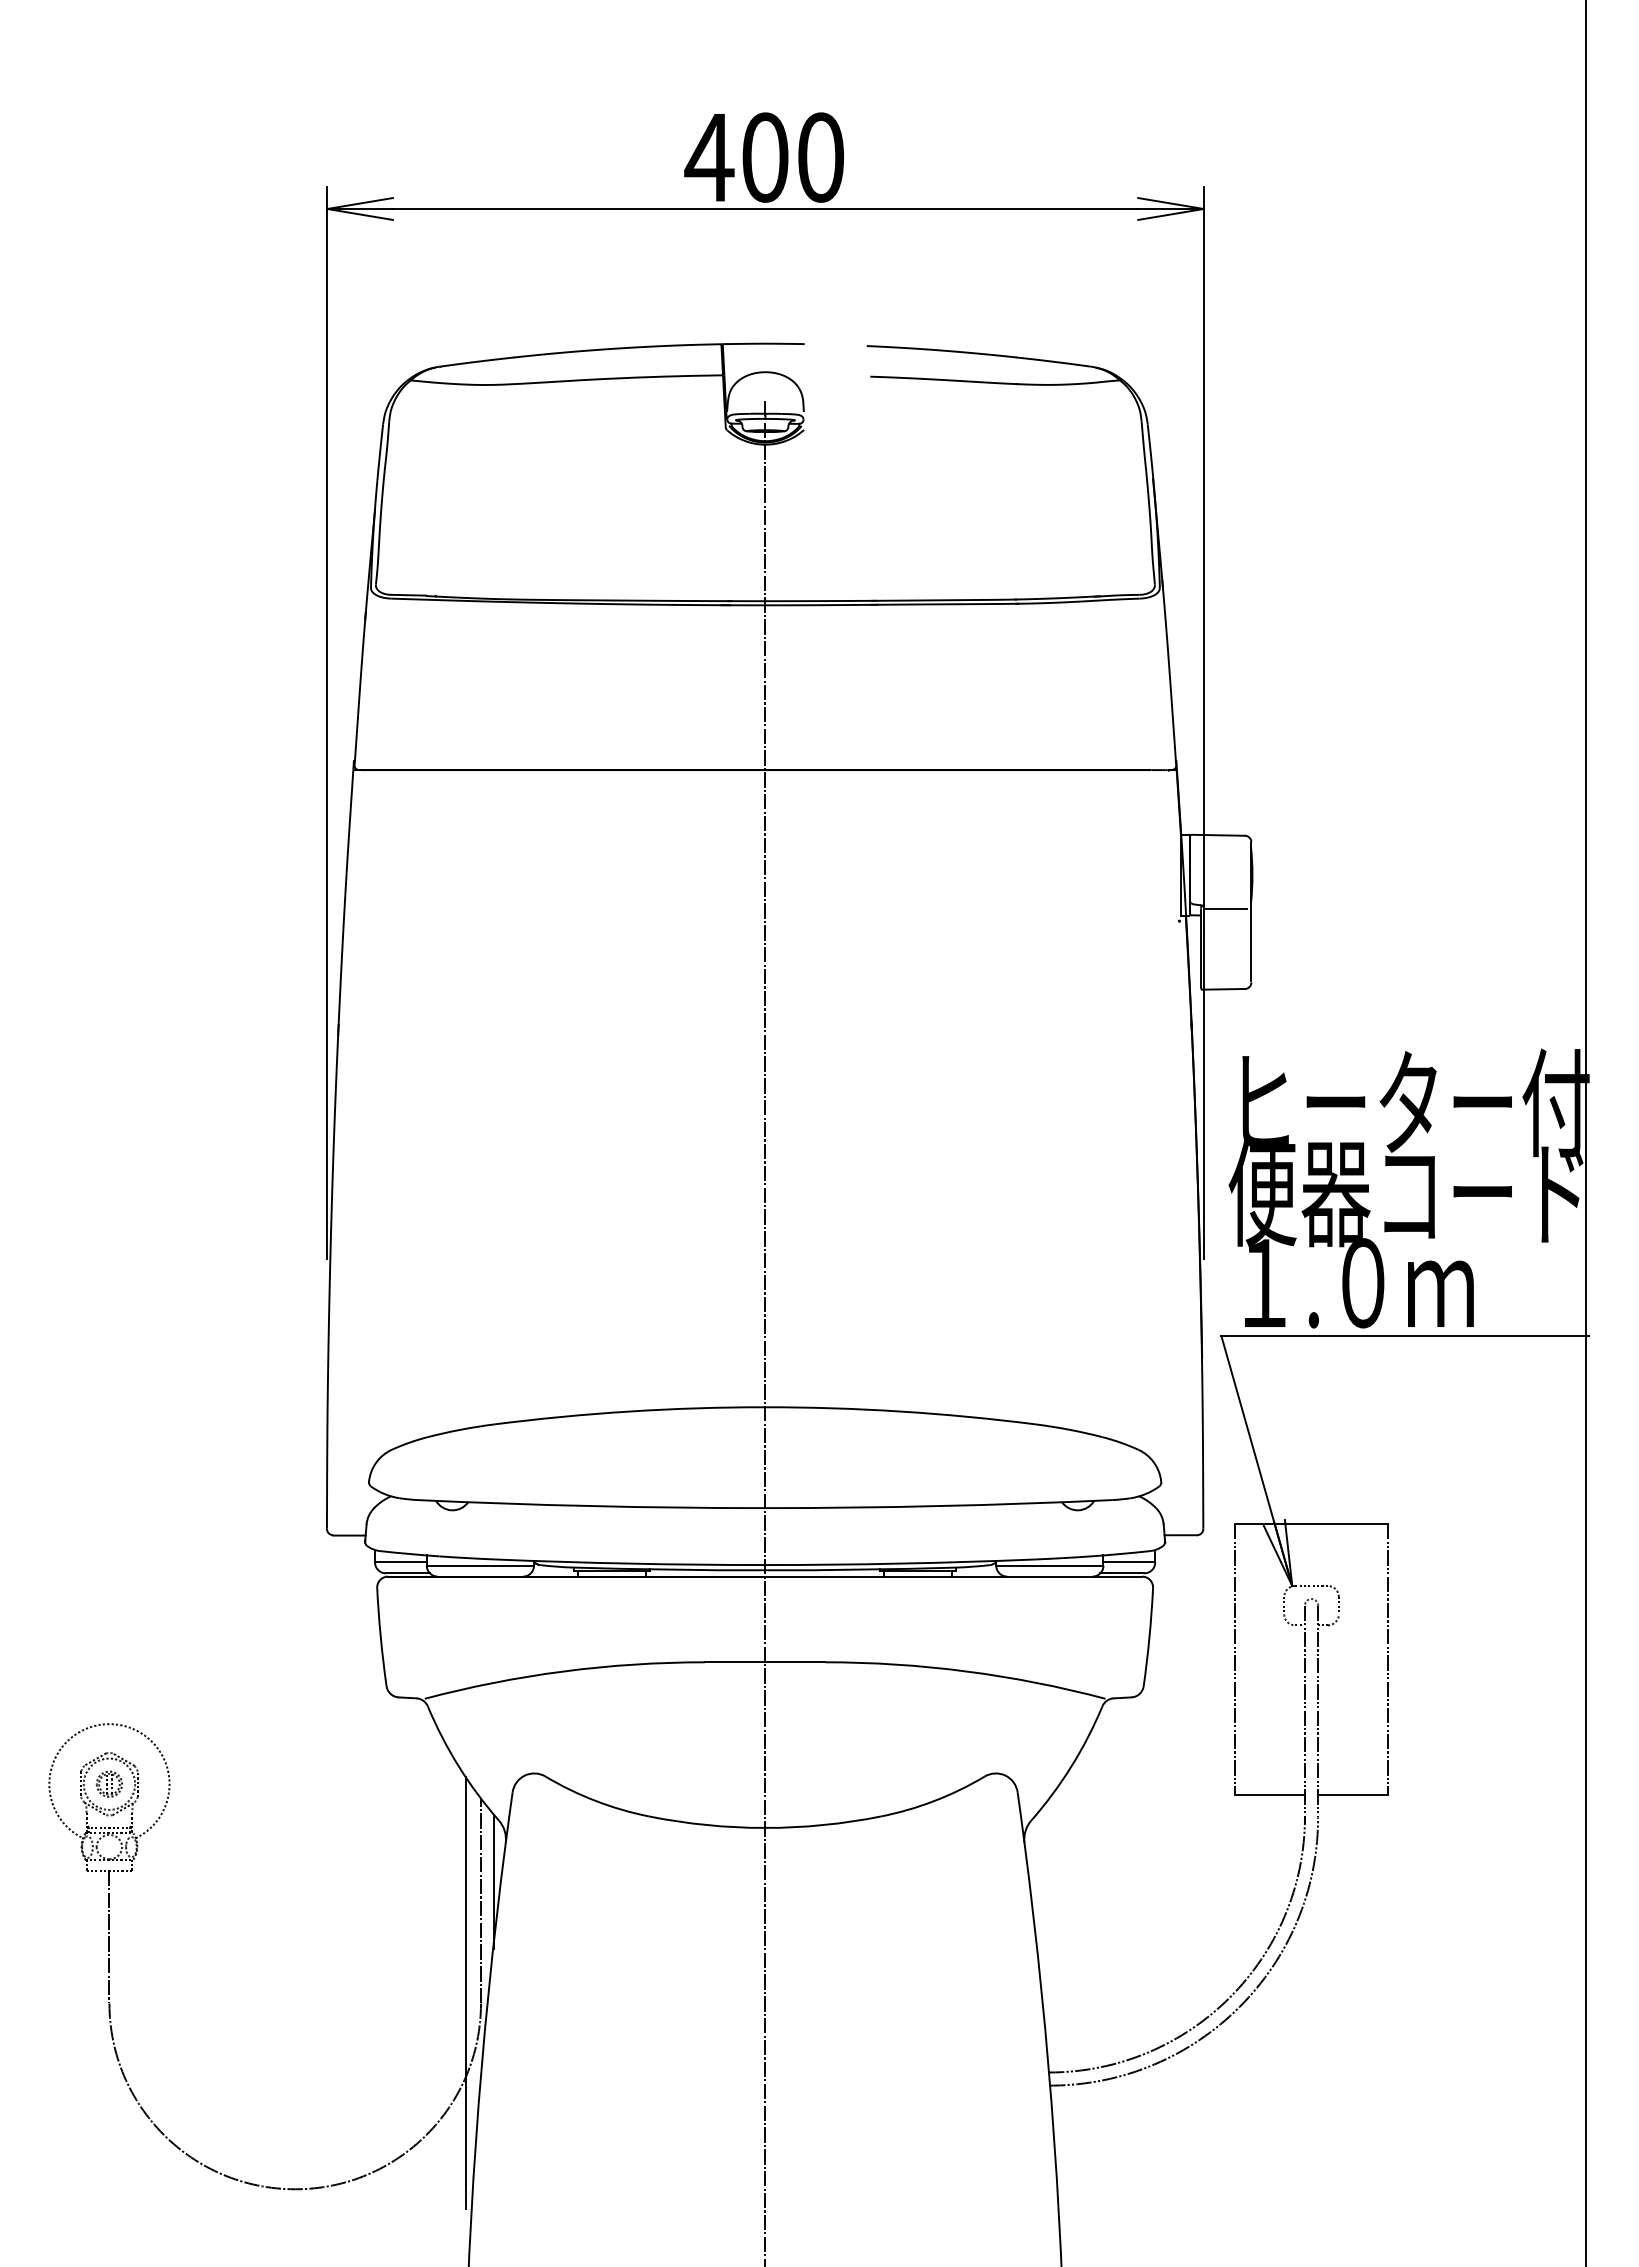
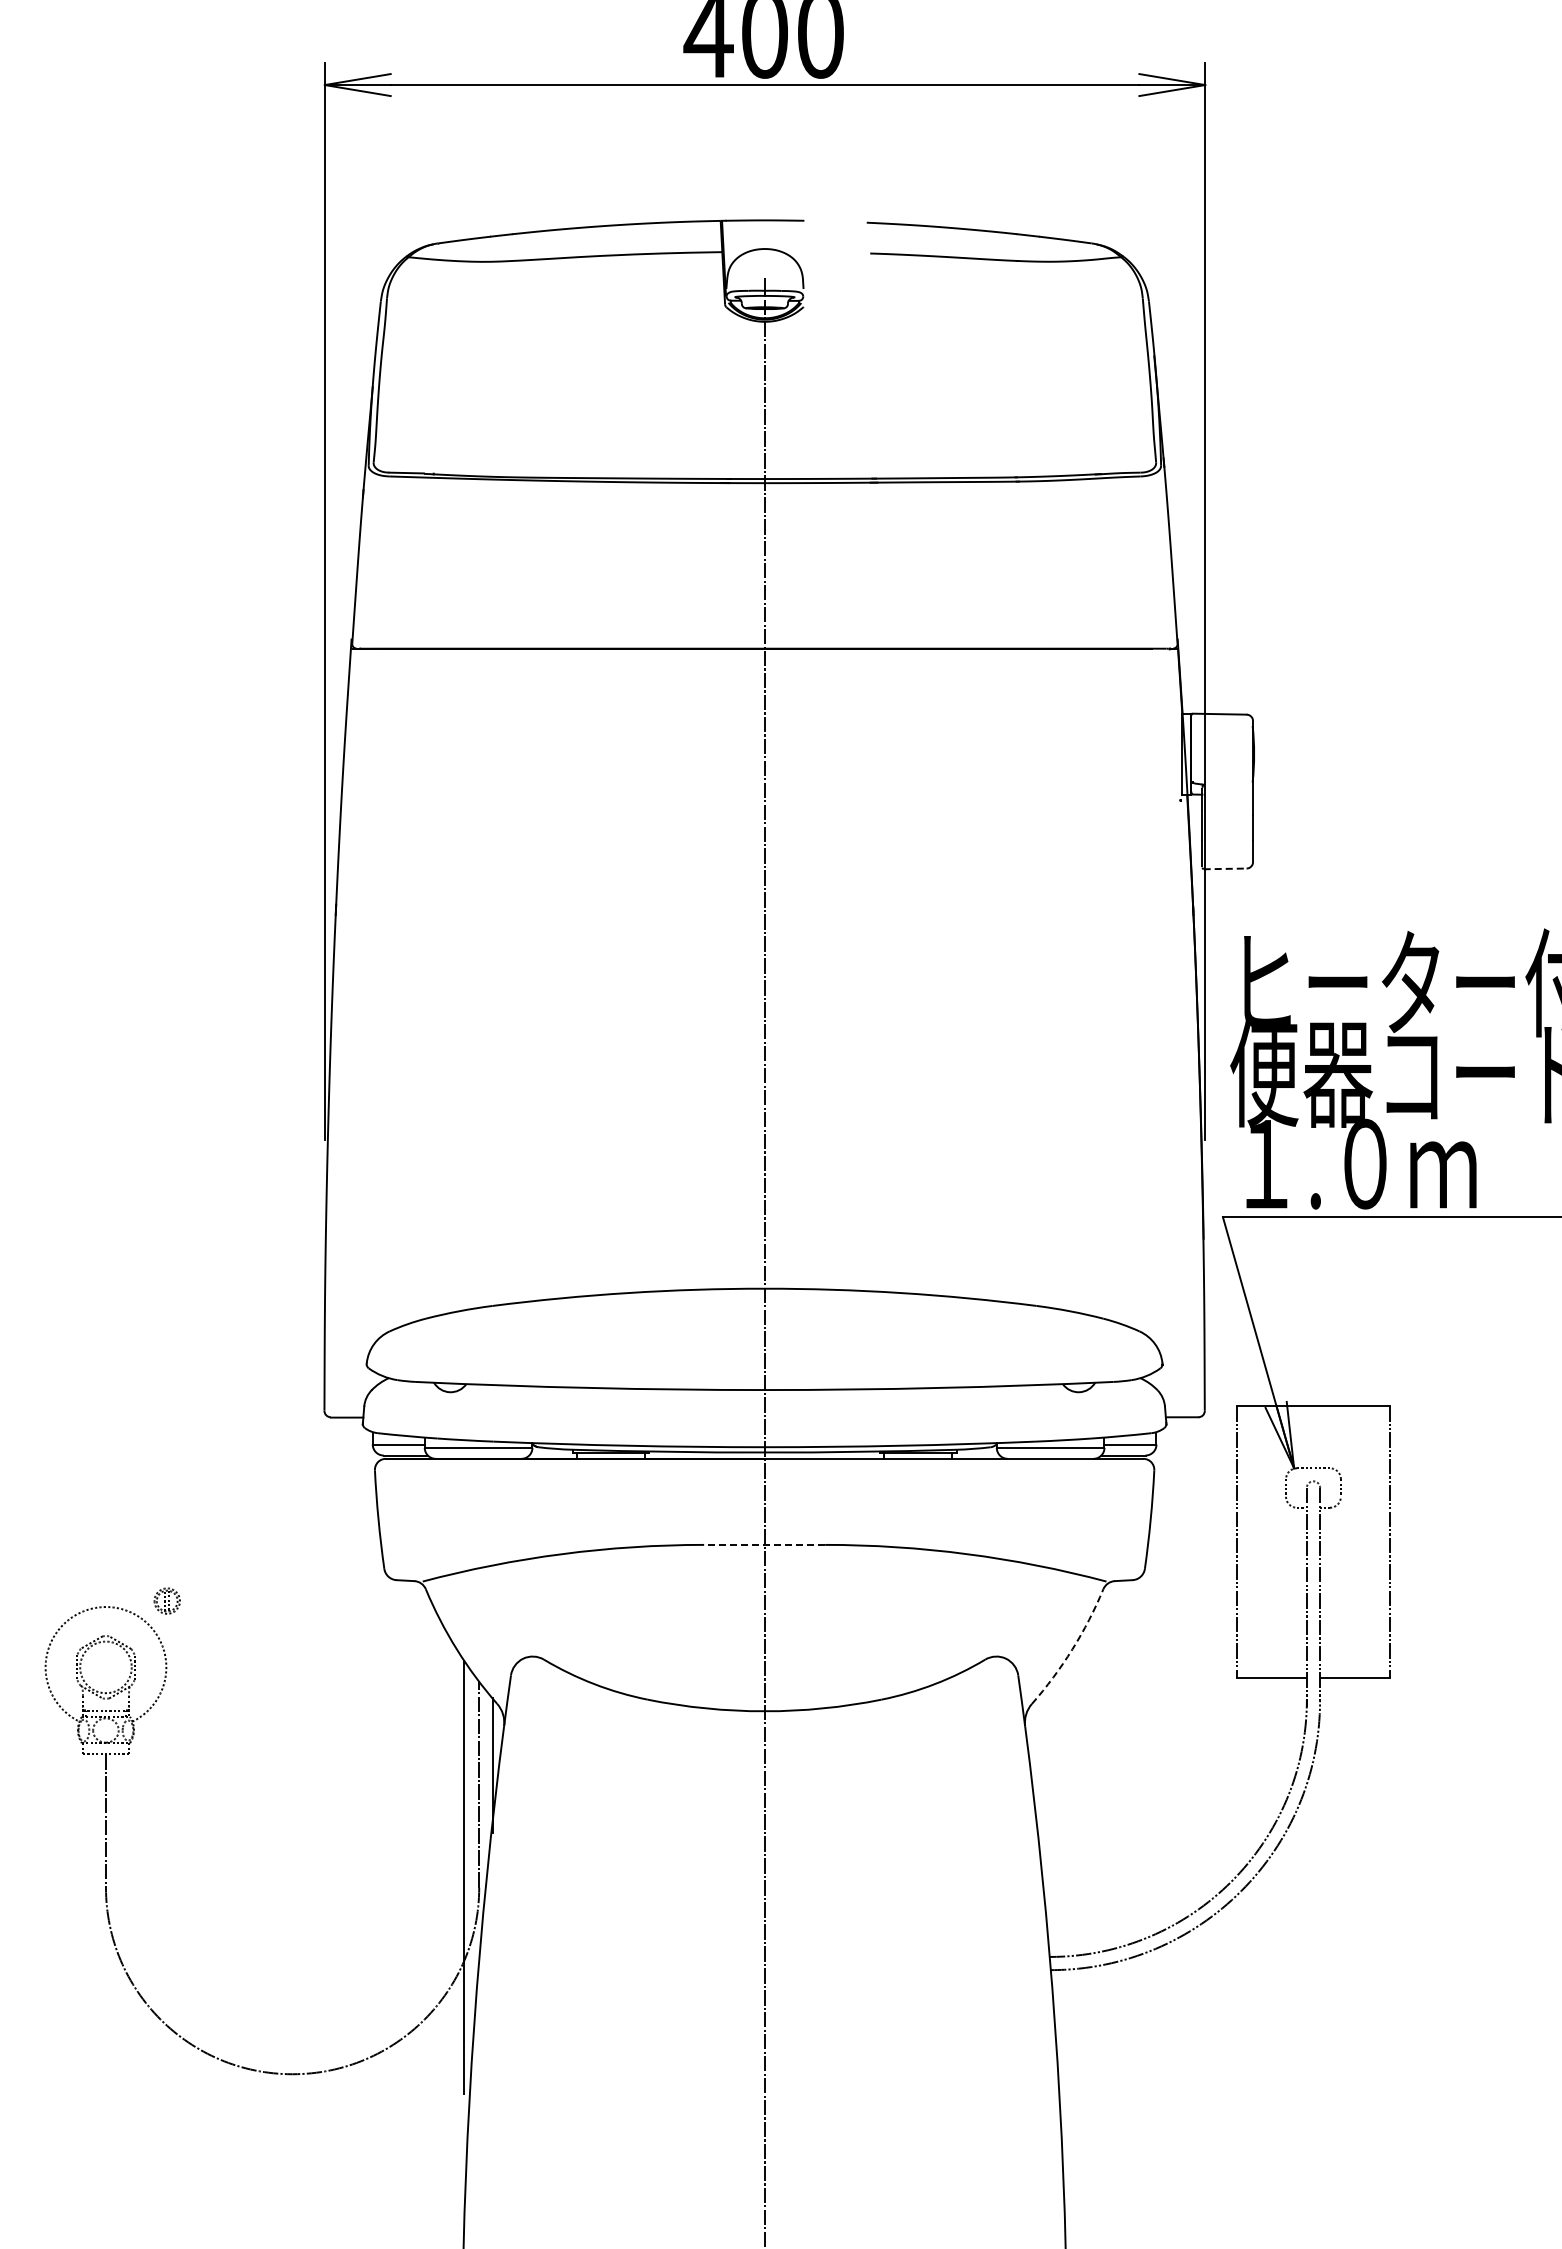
line: (1225, 909) -> (1227, 788), removed
line: (1223, 989) -> (1225, 869), solid -> dashed
line: (764, 1662) -> (763, 1545), solid -> dashed
arc: (1071, 1766) -> (1072, 1649), solid -> dashed
part: (108, 1783) -> (166, 1600), moved

